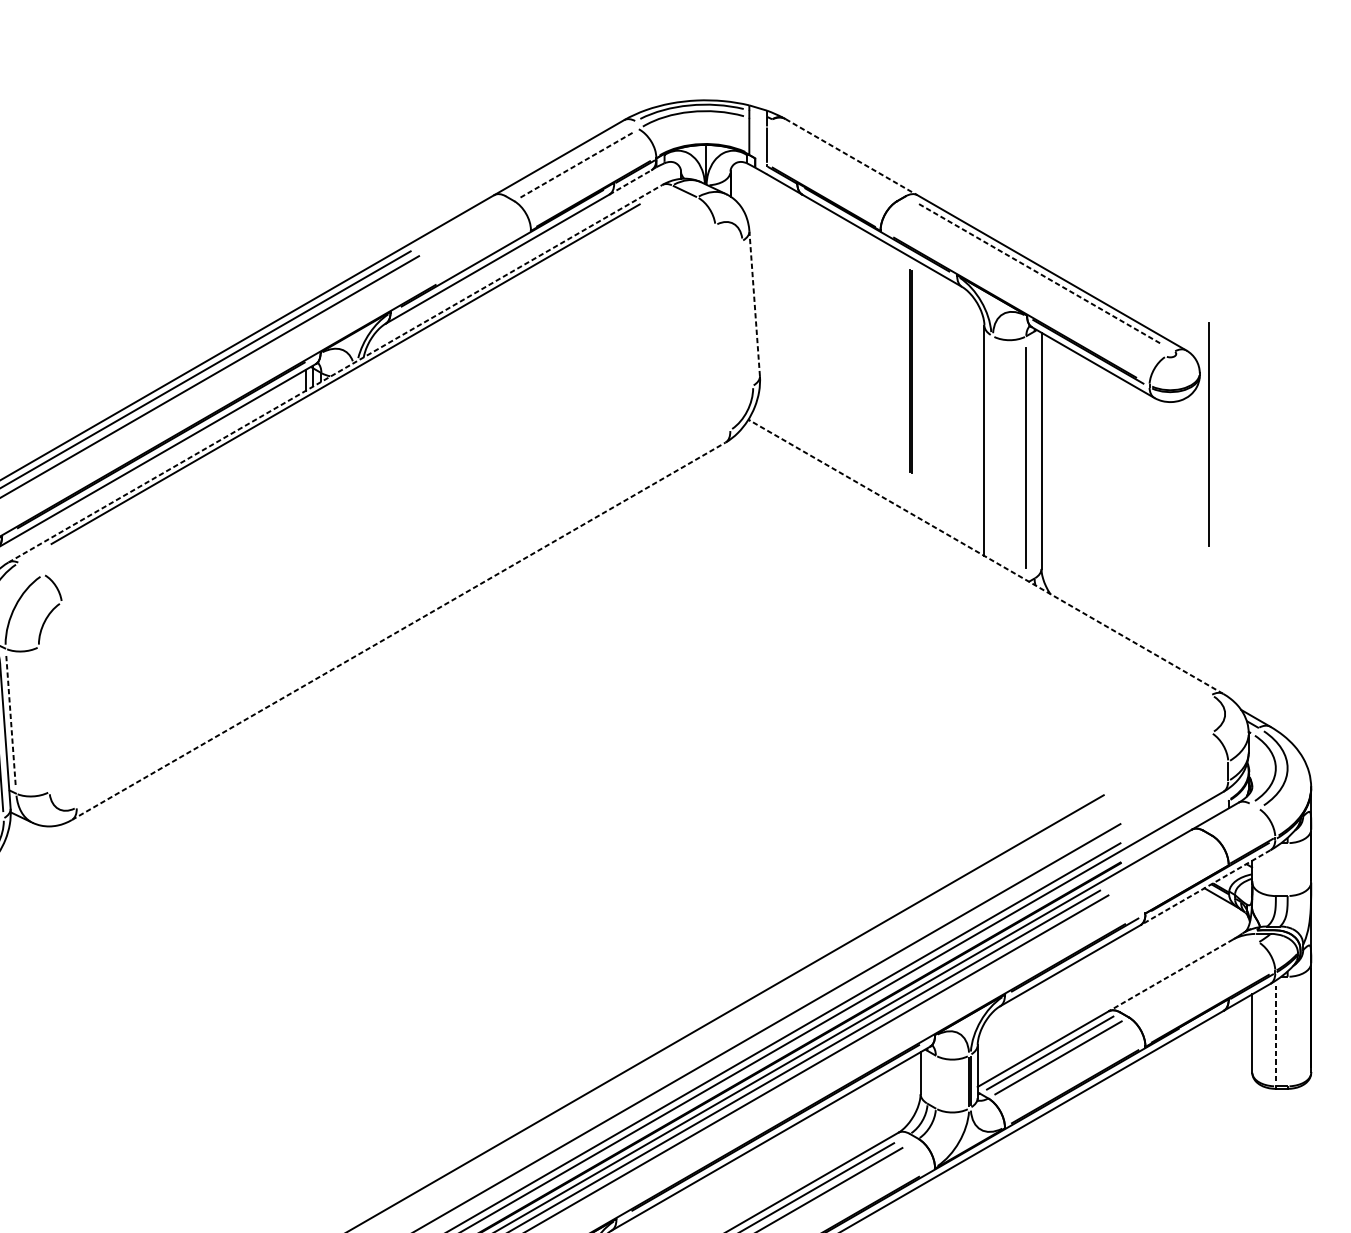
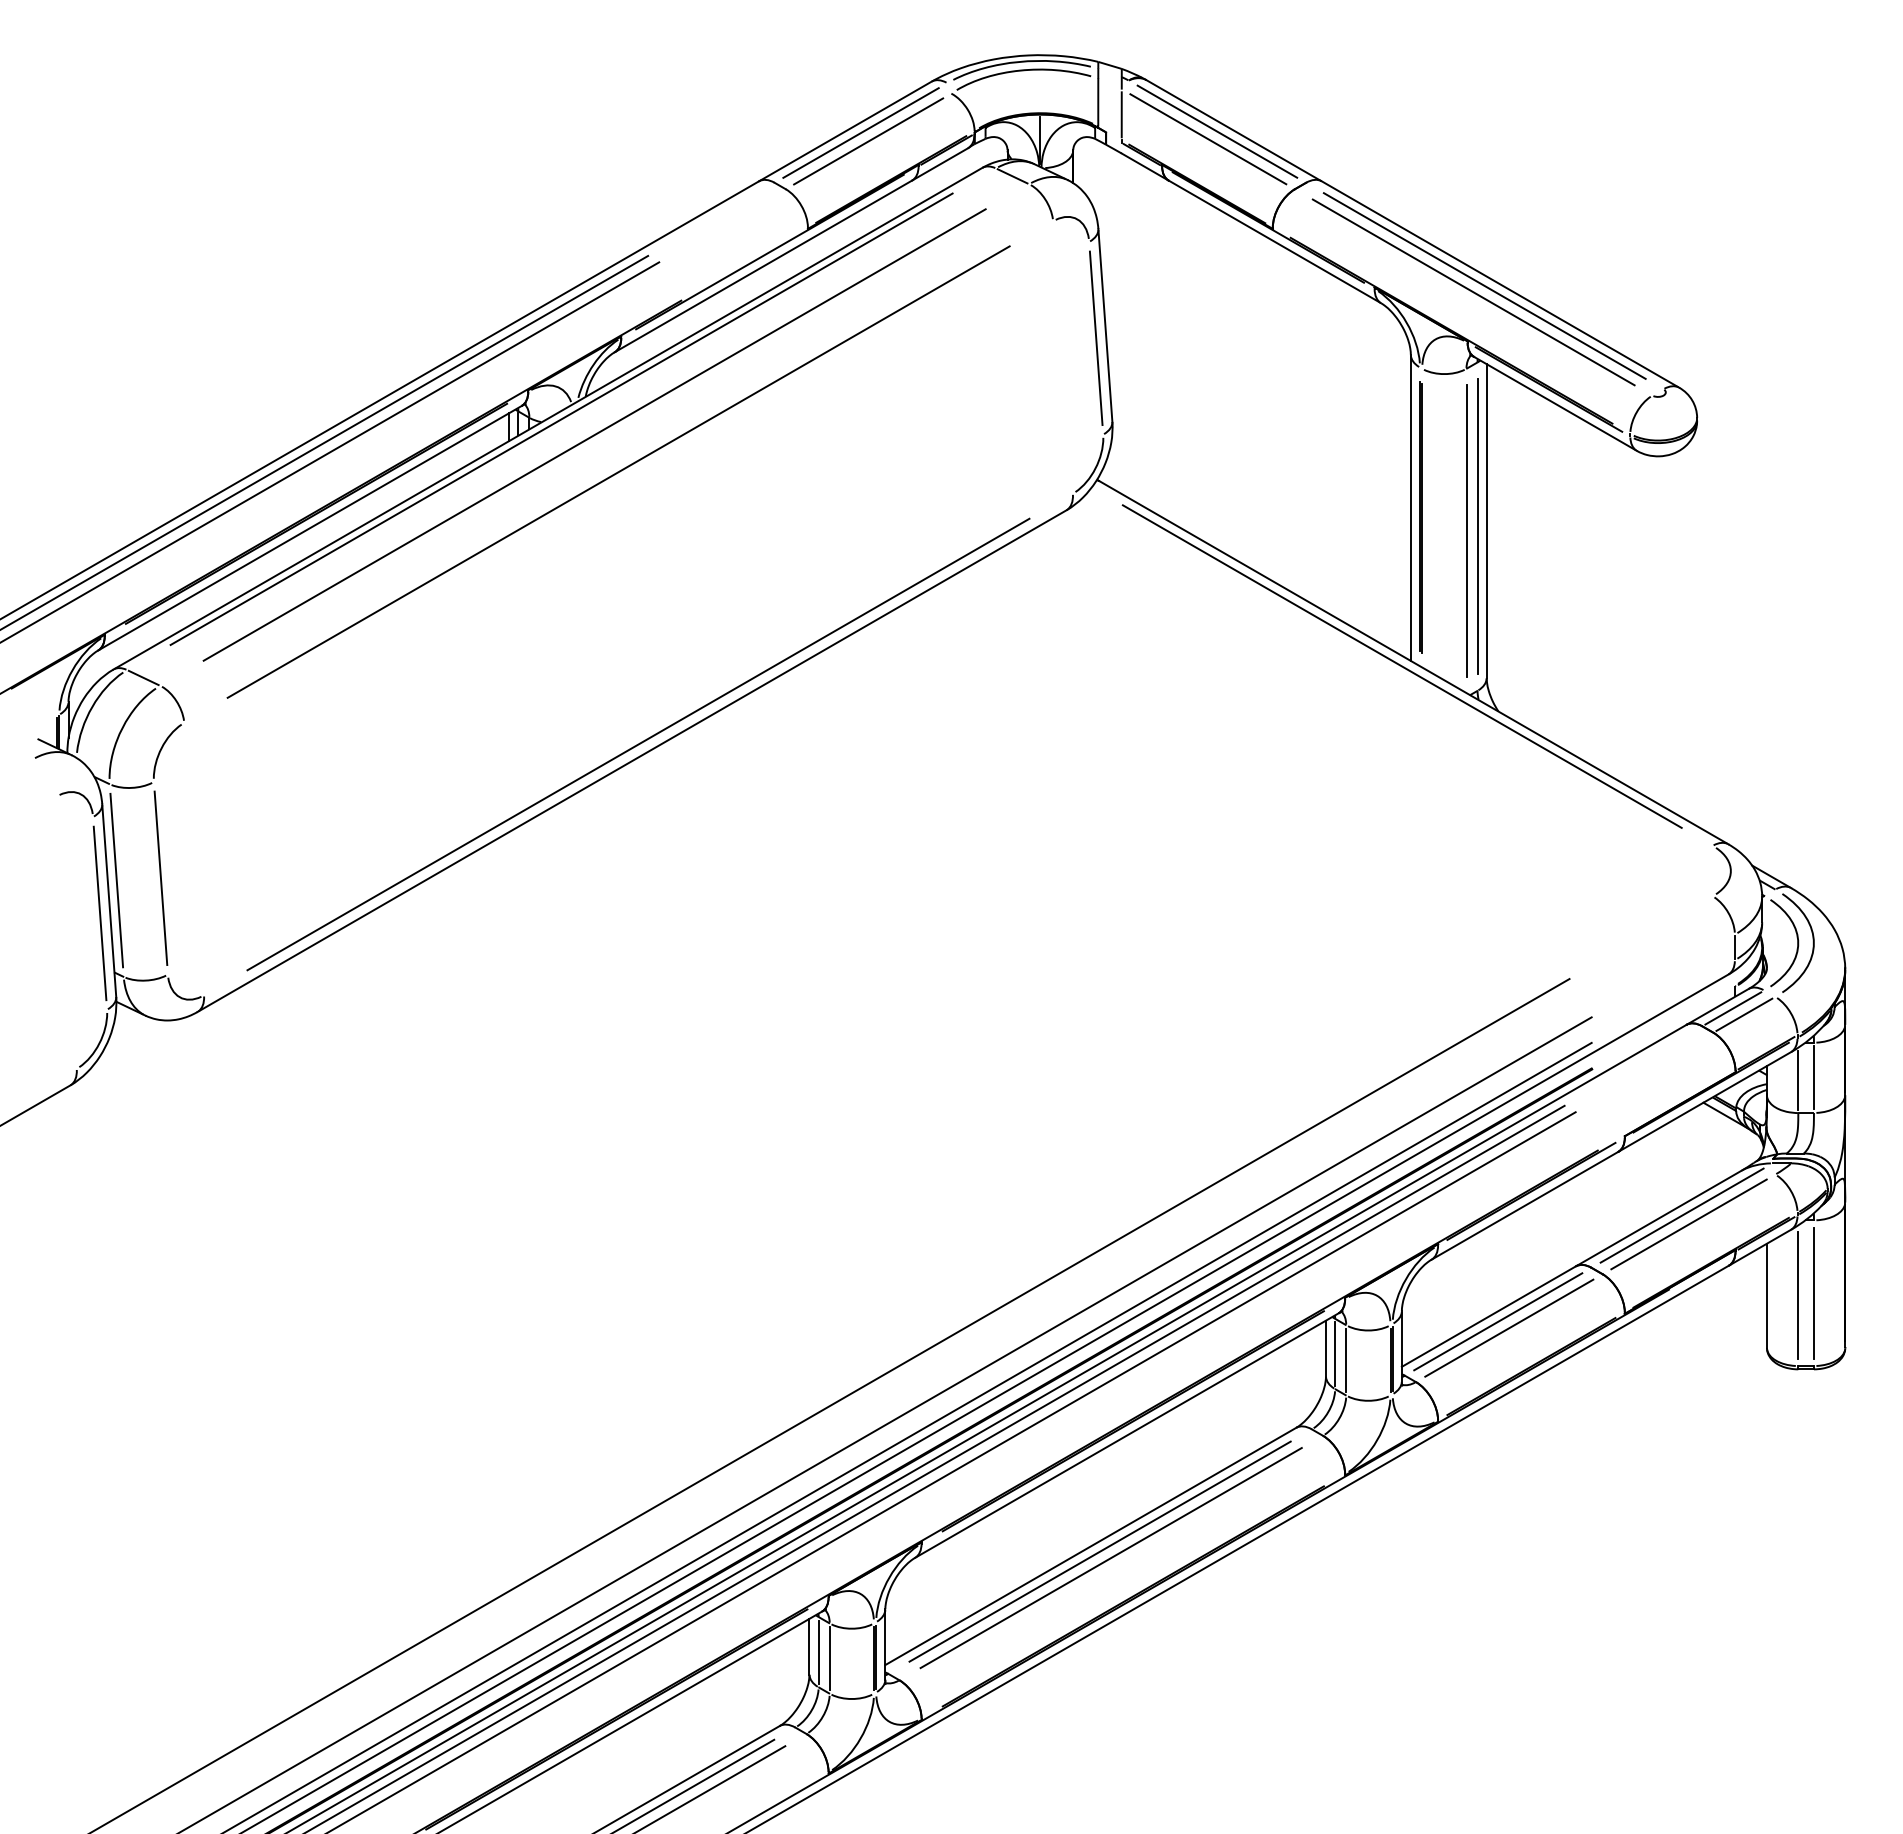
line: (851, 156) -> (1233, 130), dashed -> solid
line: (839, 157) -> (1217, 131), added
line: (570, 158) -> (860, 132), added
line: (832, 163) -> (1208, 139), added
line: (577, 165) -> (869, 141), dashed -> solid
line: (630, 182) -> (940, 164), dashed -> solid
line: (1039, 274) -> (1484, 286), dashed -> solid
line: (1031, 278) -> (1473, 292), added
line: (754, 303) -> (1105, 325), dashed -> solid
line: (747, 313) -> (1095, 338), added
line: (910, 371) -> (1420, 517), moved
line: (335, 373) -> (547, 418), dashed -> solid
line: (370, 385) -> (594, 434), added
line: (388, 413) -> (618, 471), added
line: (1209, 434) -> (1477, 526), moved
line: (987, 557) -> (1414, 662), dashed -> solid
line: (977, 560) -> (1401, 666), added
line: (31, 568) -> (143, 677), added
line: (403, 618) -> (638, 744), added
line: (398, 631) -> (632, 761), dashed -> solid
line: (43, 719) -> (160, 878), added
line: (10, 721) -> (116, 880), dashed -> solid
line: (1227, 817) -> (1733, 1008), added
line: (1235, 821) -> (1744, 1014), added
line: (1287, 869) -> (1813, 1077), added
line: (1276, 870) -> (1798, 1079), added
line: (1205, 888) -> (1704, 1102), dashed -> solid
line: (1188, 973) -> (1681, 1215), added
line: (1170, 975) -> (1658, 1218), dashed -> solid
line: (1193, 979) -> (1688, 1224), added
line: (1287, 1031) -> (1813, 1292), added
line: (1276, 1033) -> (1798, 1295), dashed -> solid
line: (927, 1076) -> (1335, 1353), added
line: (936, 1081) -> (1346, 1359), added

